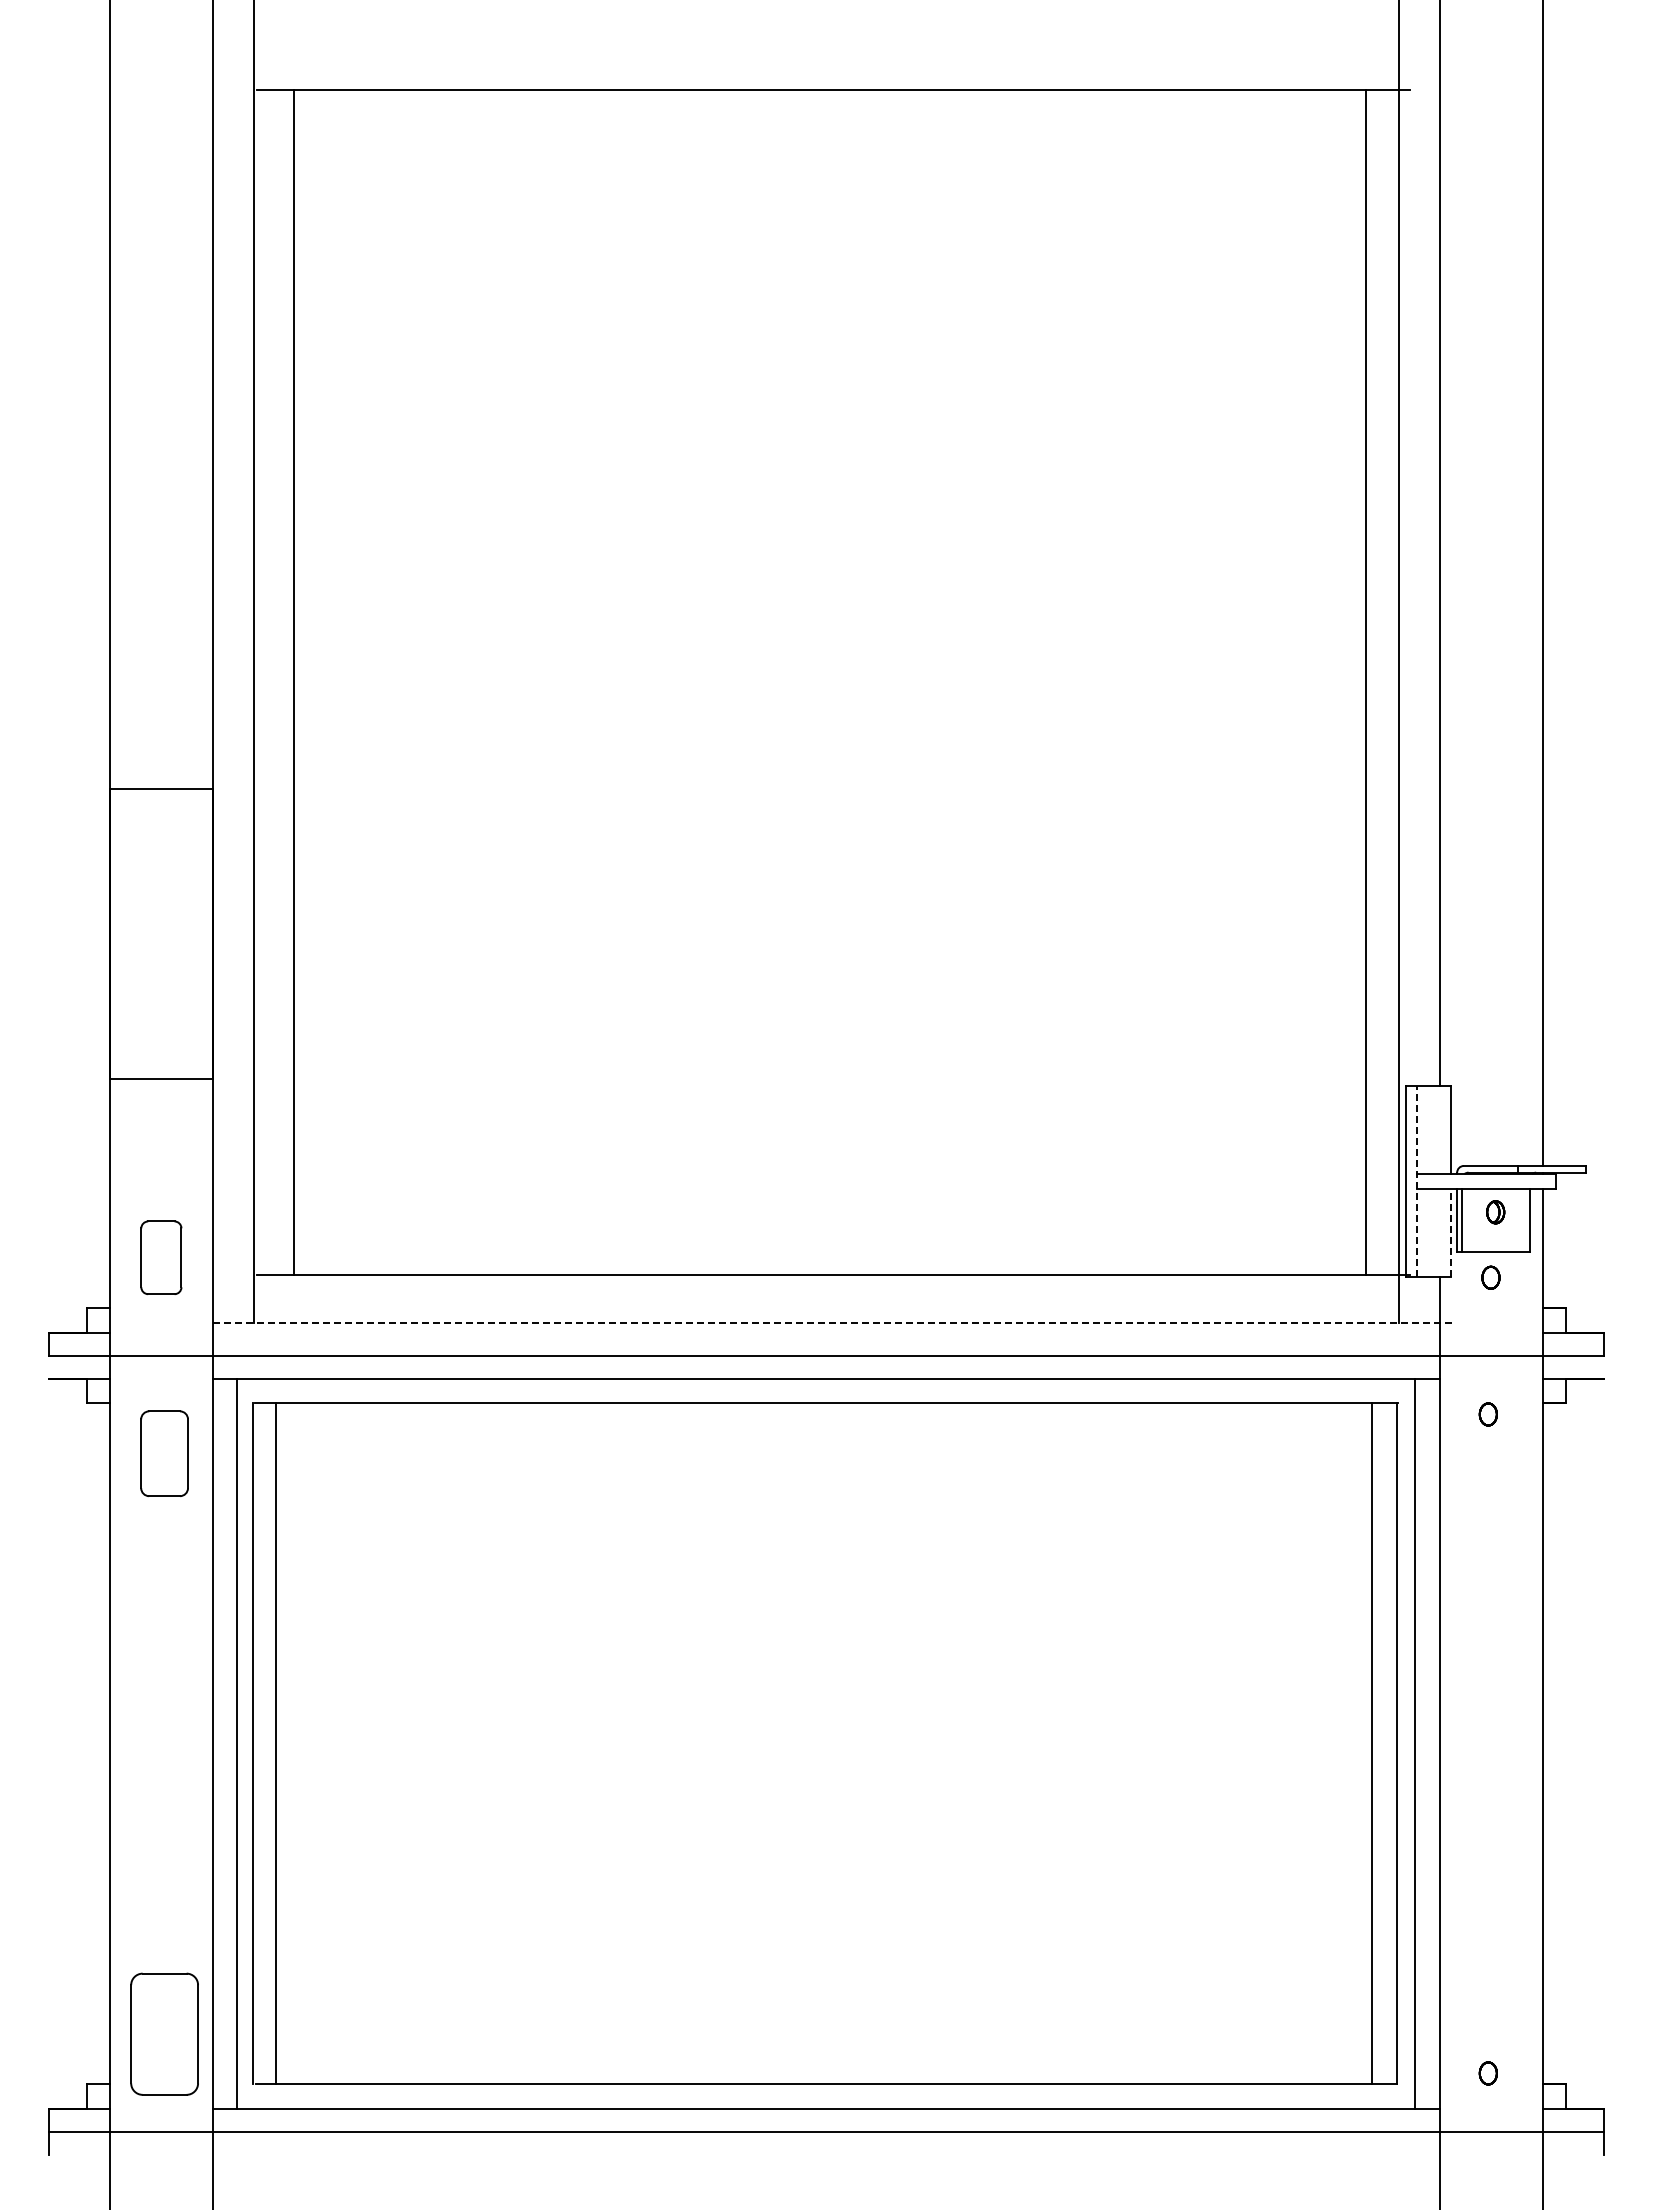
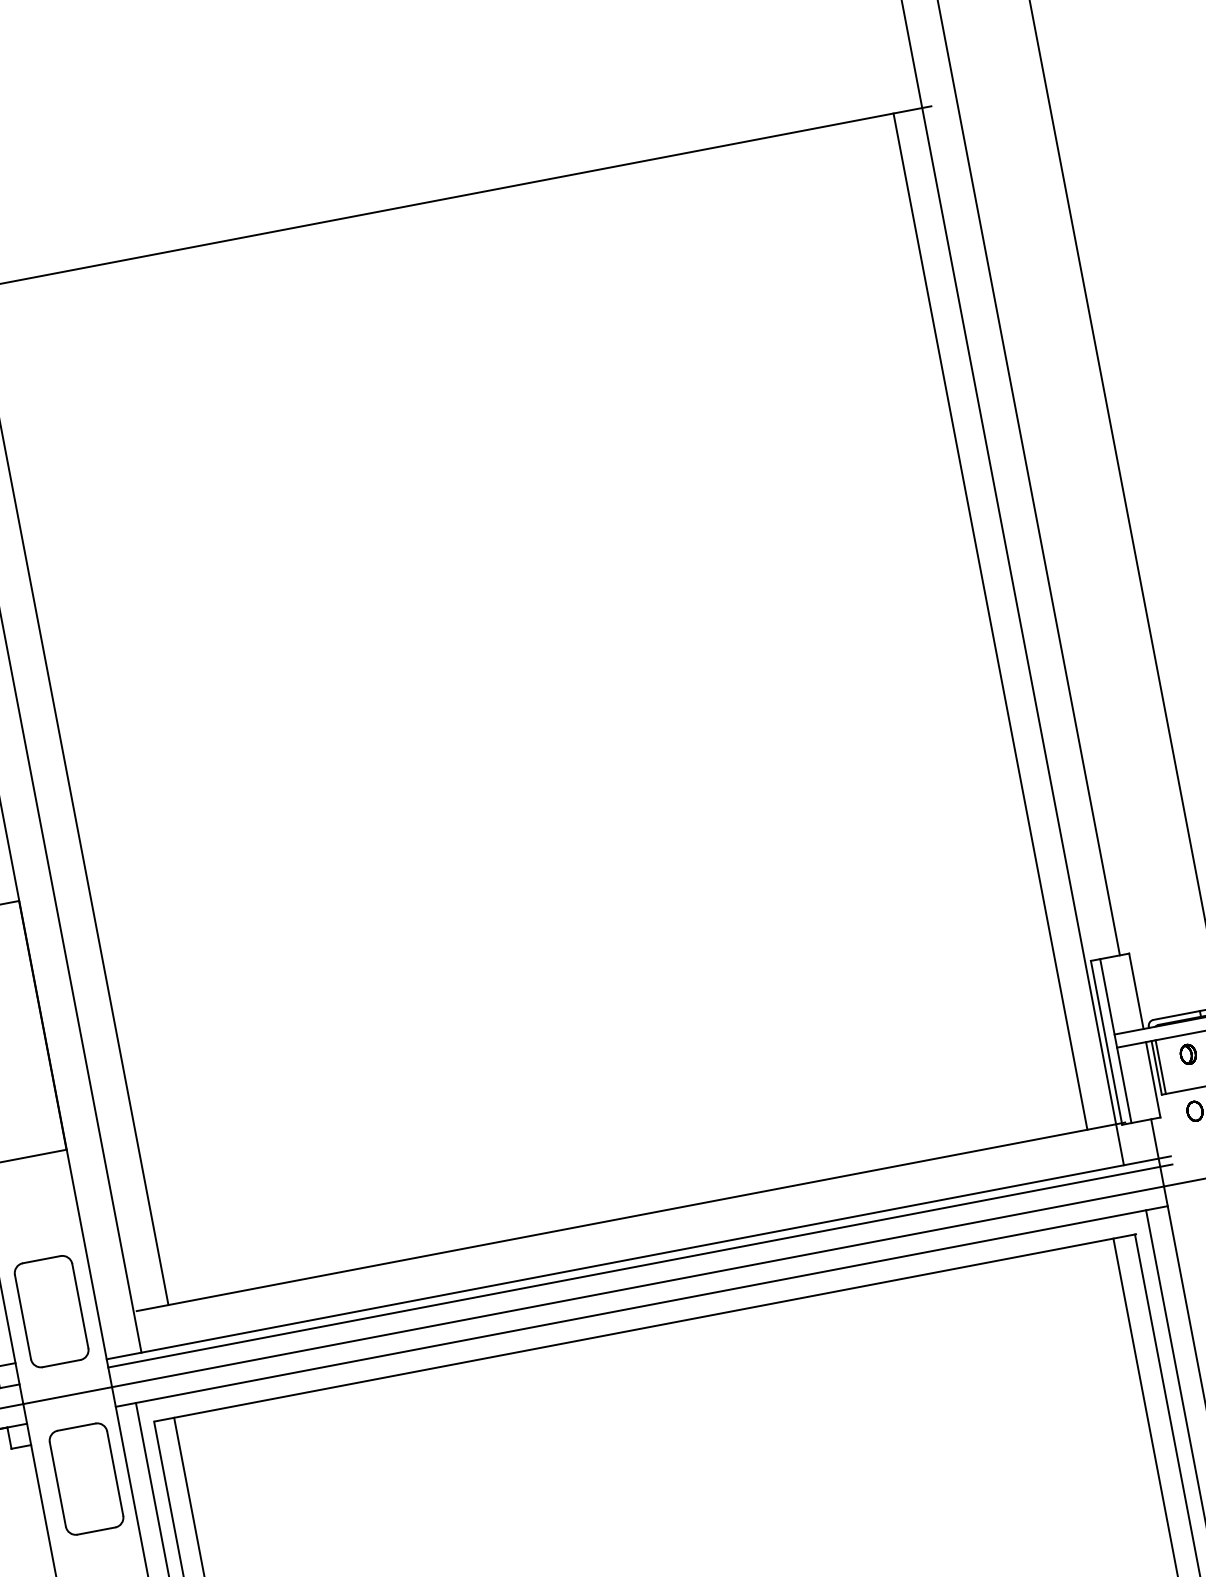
line: (1416, 1181) -> (1115, 1040), dashed -> solid
line: (1450, 1233) -> (1153, 1079), dashed -> solid
part: (161, 1257) -> (51, 1311), size x1.67
line: (833, 1323) -> (638, 1258), dashed -> solid
line: (833, 1332) -> (640, 1265), added
part: (164, 1453) -> (86, 1478), size x1.43

